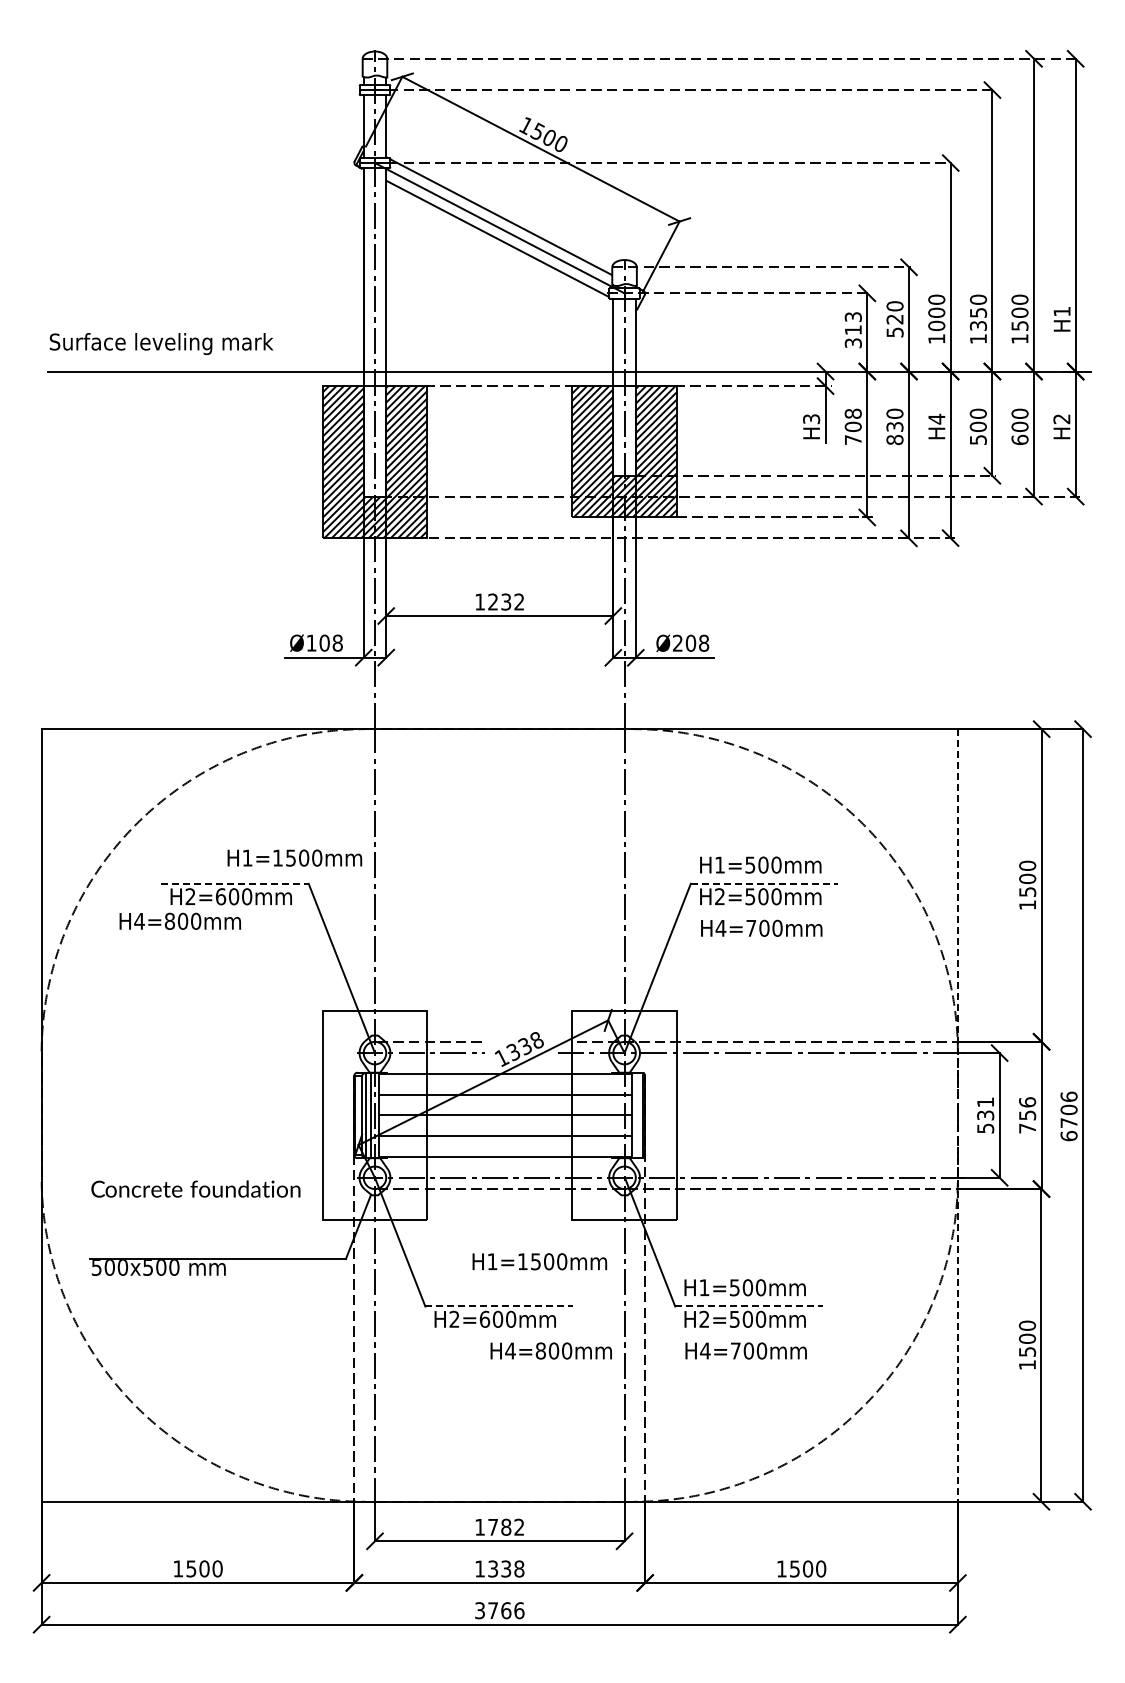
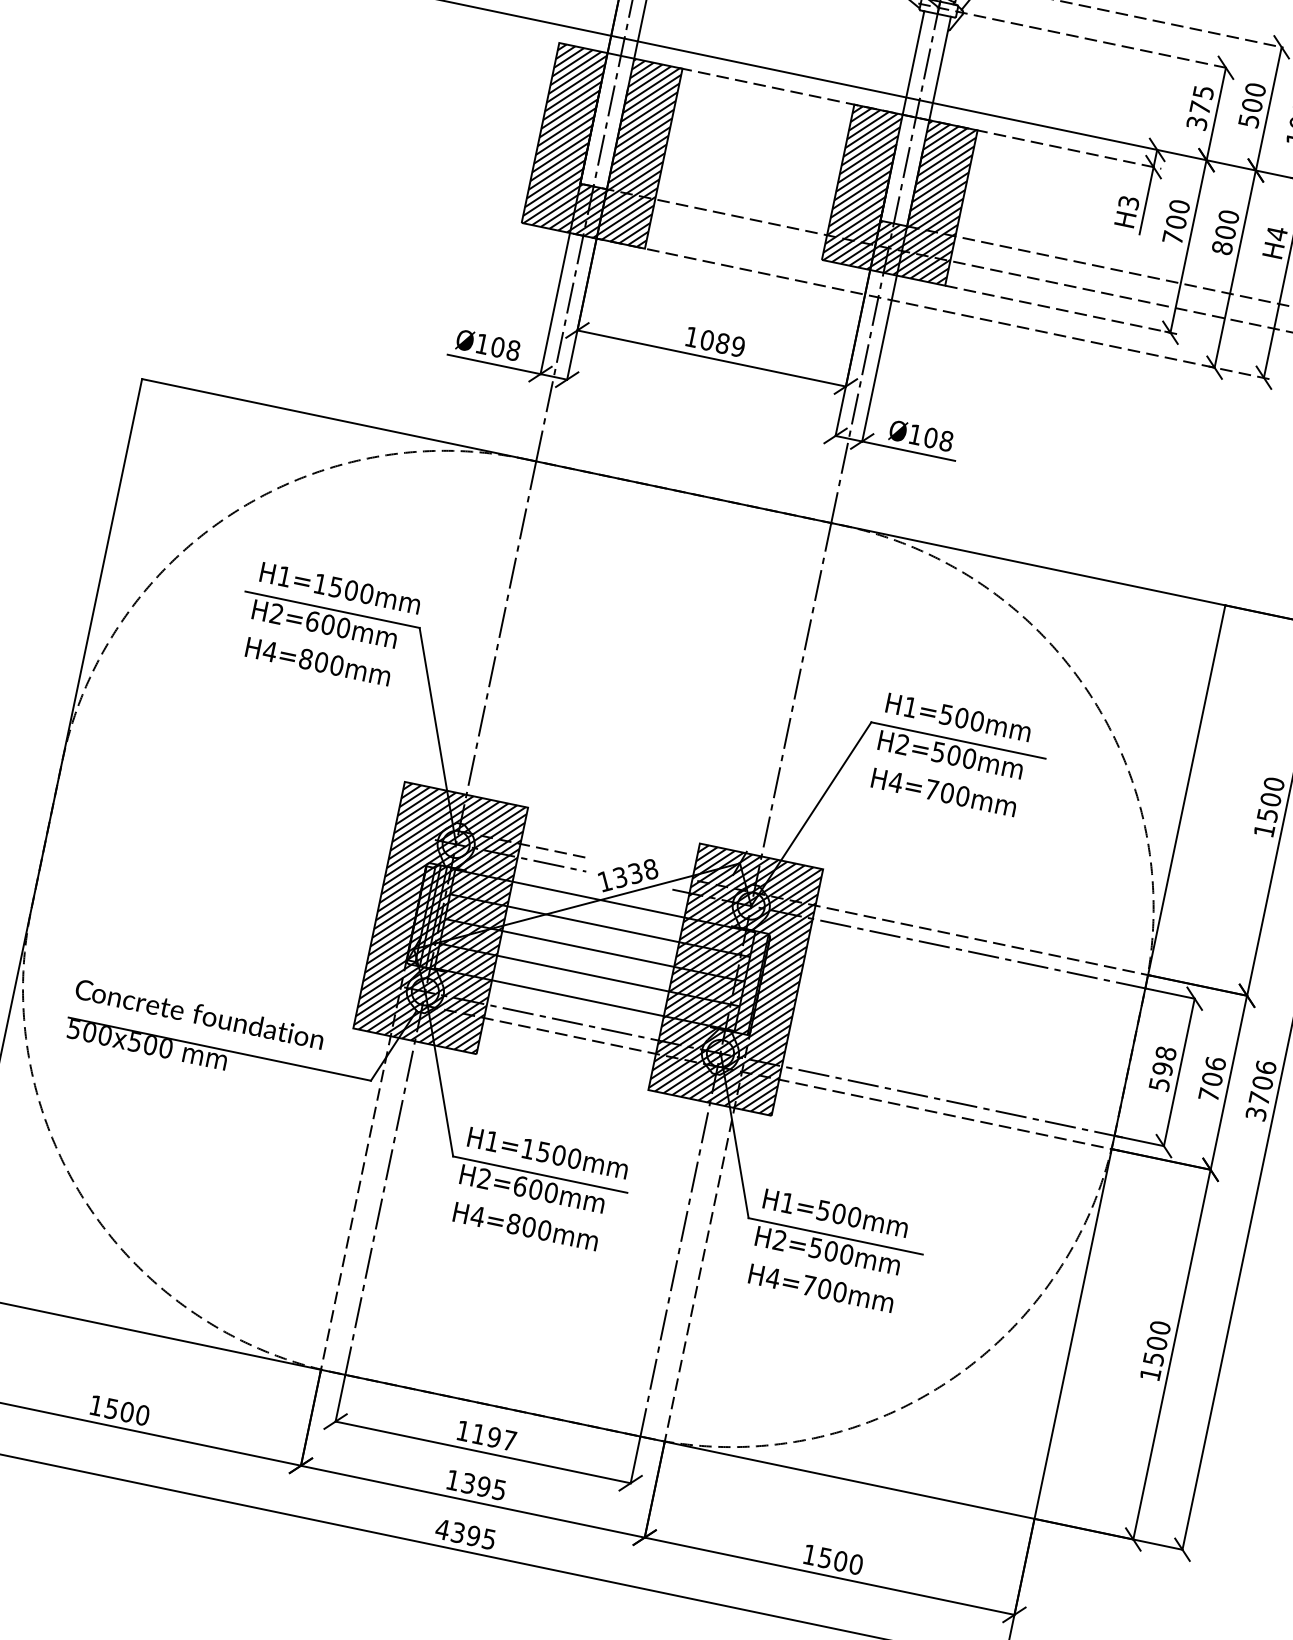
text: (894, 319) -> (1251, 105), 520 -> 500
text: (852, 323) -> (1200, 99), 313 -> 375
text: (853, 413) -> (1179, 206), 708 -> 700
text: (894, 426) -> (1225, 231), 830 -> 800
text: (506, 601) -> (723, 342), 1232 -> 1089
text: (677, 642) -> (915, 433), Ø208 -> Ø108
text: (294, 857) -> (340, 587), moved
line: (235, 883) -> (333, 609), dashed -> solid
line: (764, 883) -> (958, 740), dashed -> solid
text: (179, 920) -> (317, 660), moved
text: (985, 1108) -> (1164, 1060), 531 -> 598
hatch: (374, 1115) -> (440, 918), added
hatch: (624, 1115) -> (735, 979), added
line: (957, 1115) -> (1129, 1062), dashed -> solid
text: (1027, 1115) -> (1212, 1079), 756 -> 706
text: (1068, 1136) -> (1255, 1114), 6706 -> 3706
text: (195, 1188) -> (199, 1013), moved
text: (539, 1261) -> (547, 1152), moved
line: (499, 1306) -> (540, 1174), dashed -> solid
line: (748, 1306) -> (835, 1236), dashed -> solid
text: (550, 1350) -> (525, 1225), moved
text: (506, 1526) -> (494, 1436), 1782 -> 1197
text: (512, 1568) -> (491, 1487), 1338 -> 1395
text: (499, 1610) -> (465, 1534), 3766 -> 4395

